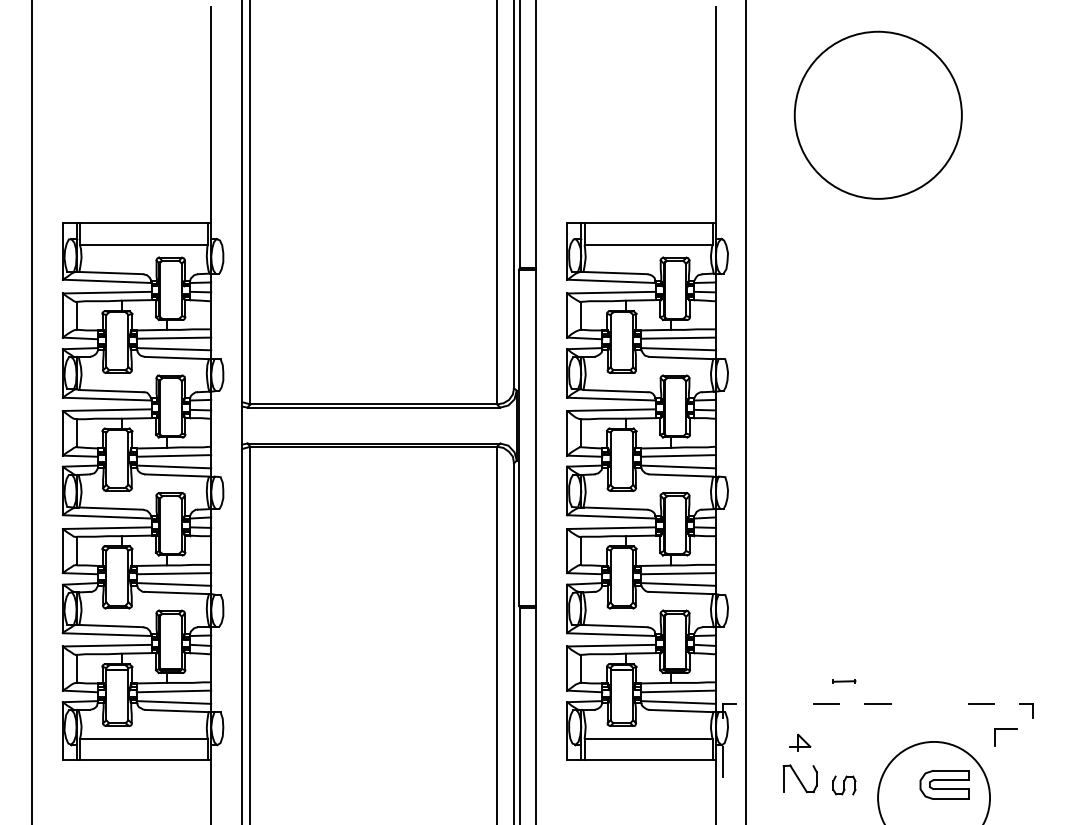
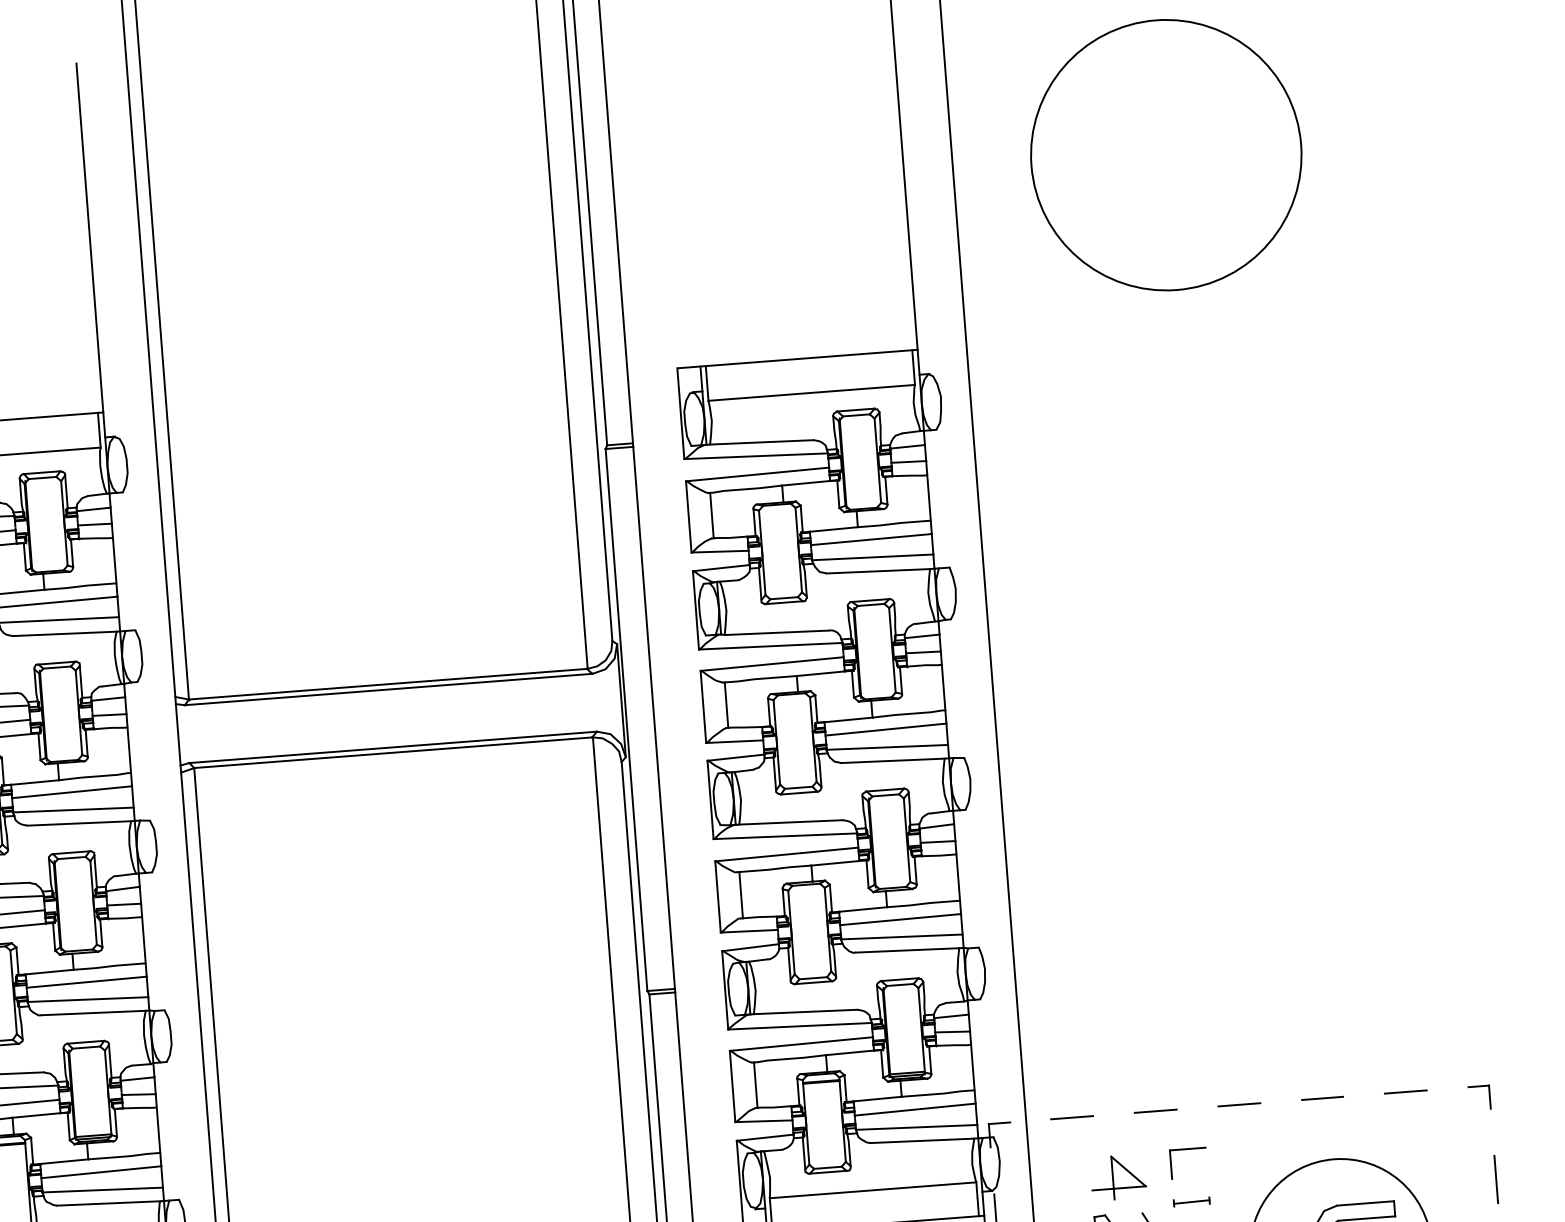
line: (844, 681) -> (1191, 1202), moved
line: (774, 703) -> (1071, 1117), added
line: (929, 703) -> (1321, 1097), added
part: (1005, 729) -> (1186, 1150), moved
part: (800, 742) -> (1118, 1176), size x1.67
line: (1033, 761) -> (1496, 1178), added

